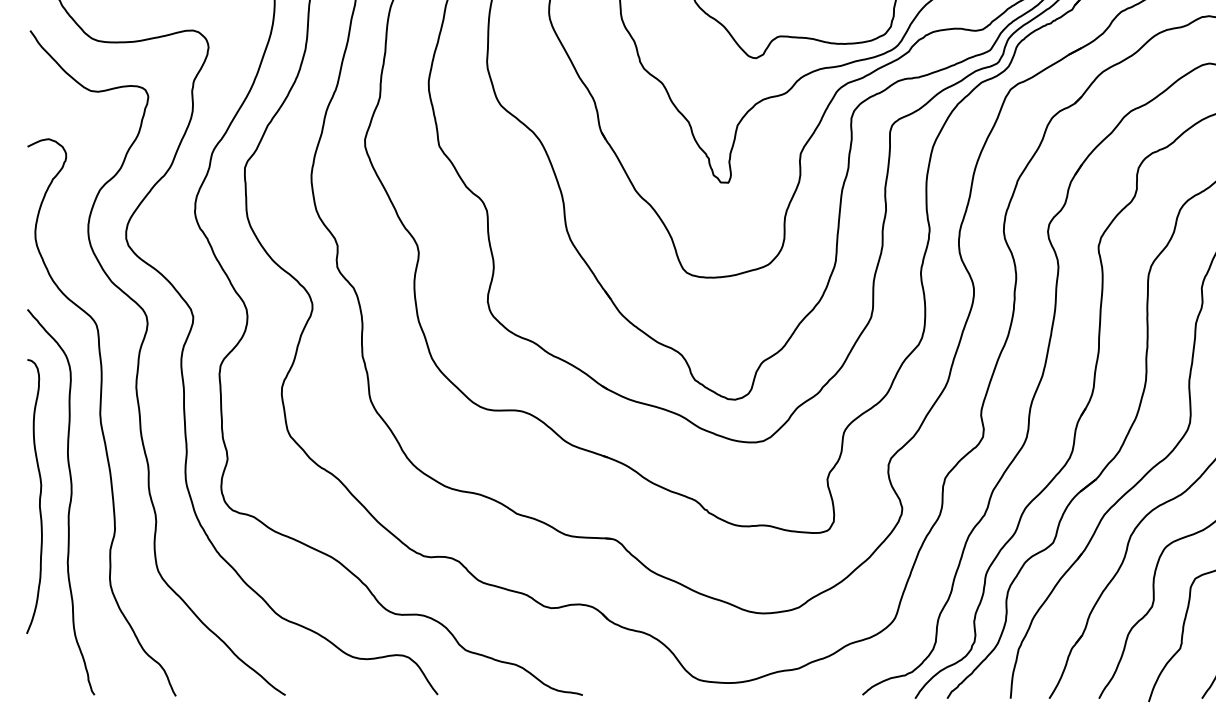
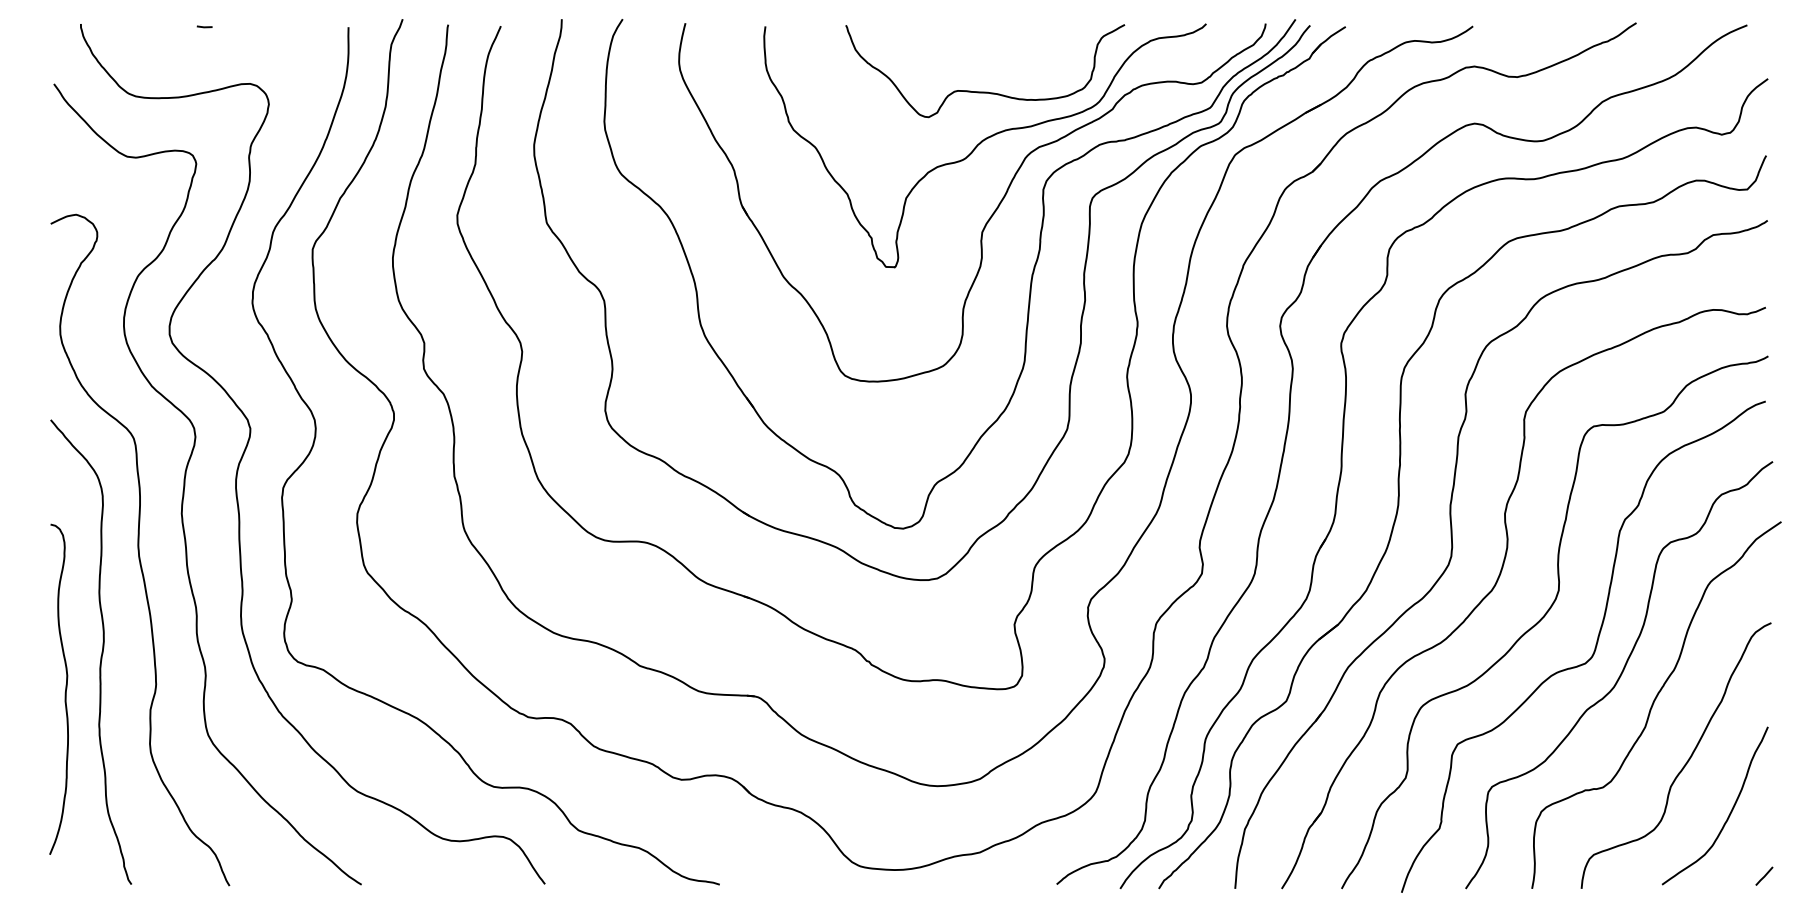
curve: (39, 495) -> (65, 688), moved

